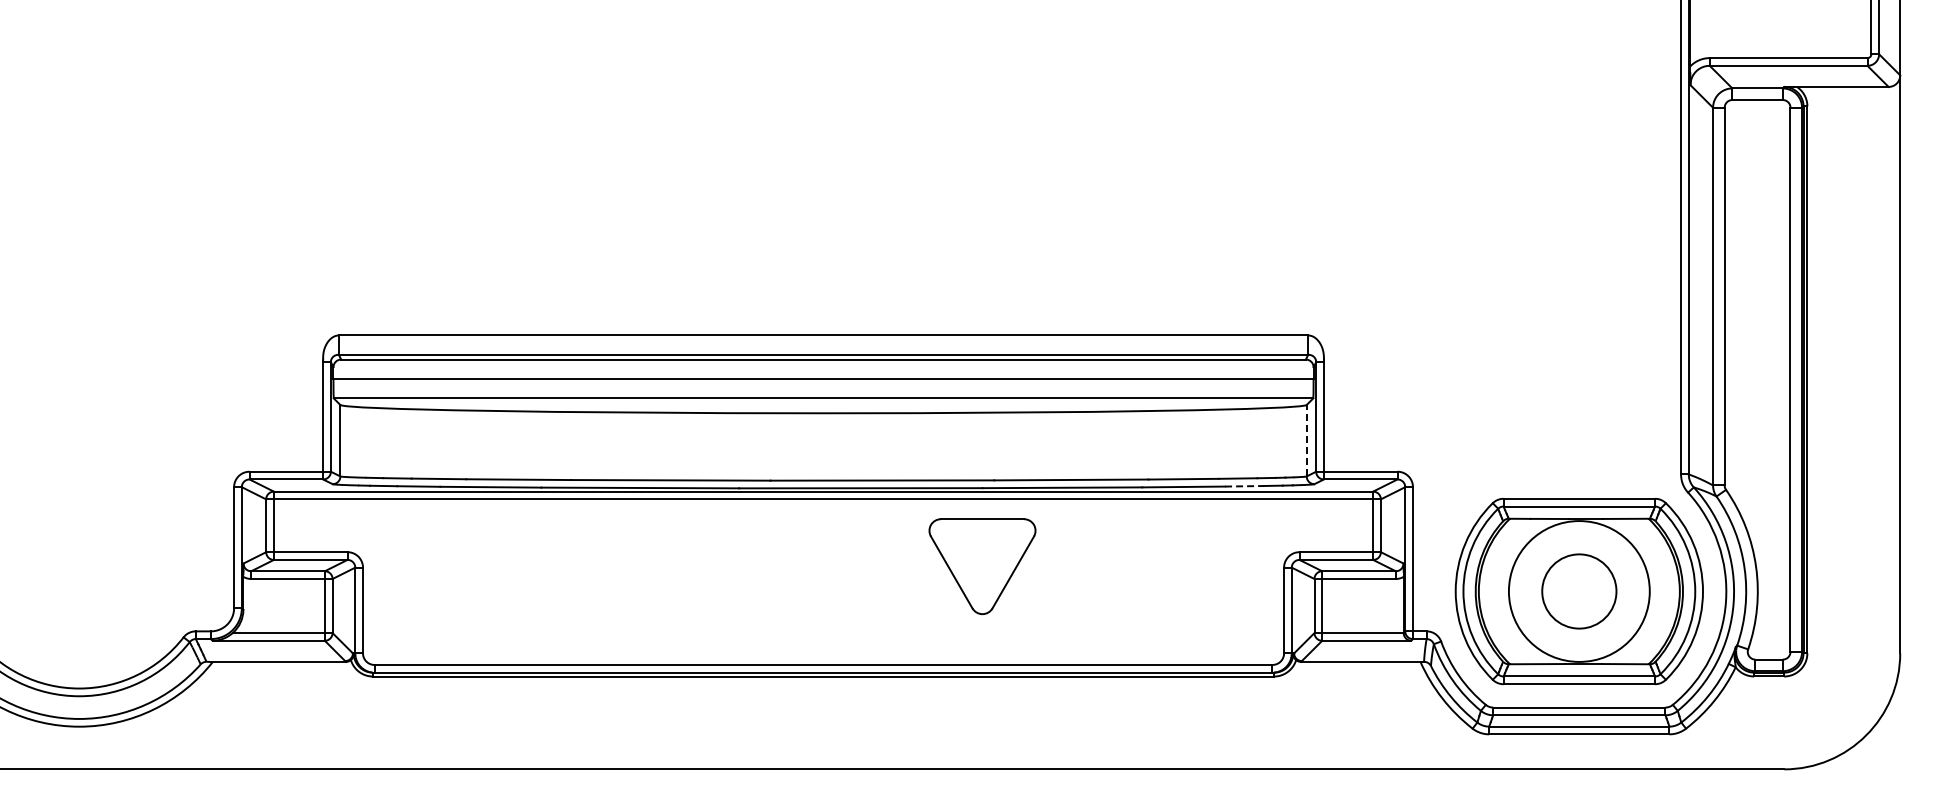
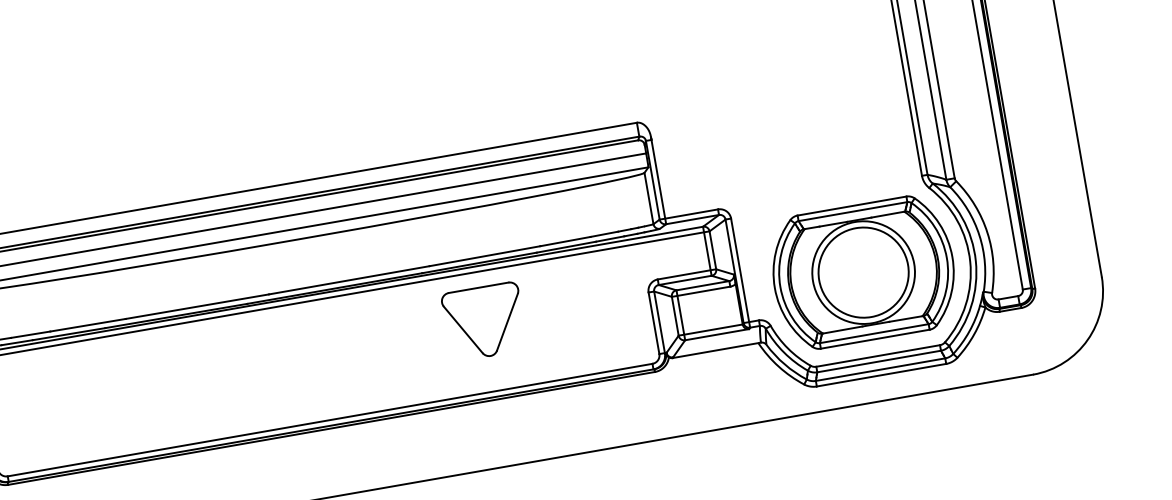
line: (1306, 440) -> (648, 198), dashed -> solid
line: (1244, 486) -> (610, 239), dashed -> solid
part: (982, 566) -> (484, 321), moved
circle: (1579, 591) -> (863, 272), size x1.67

